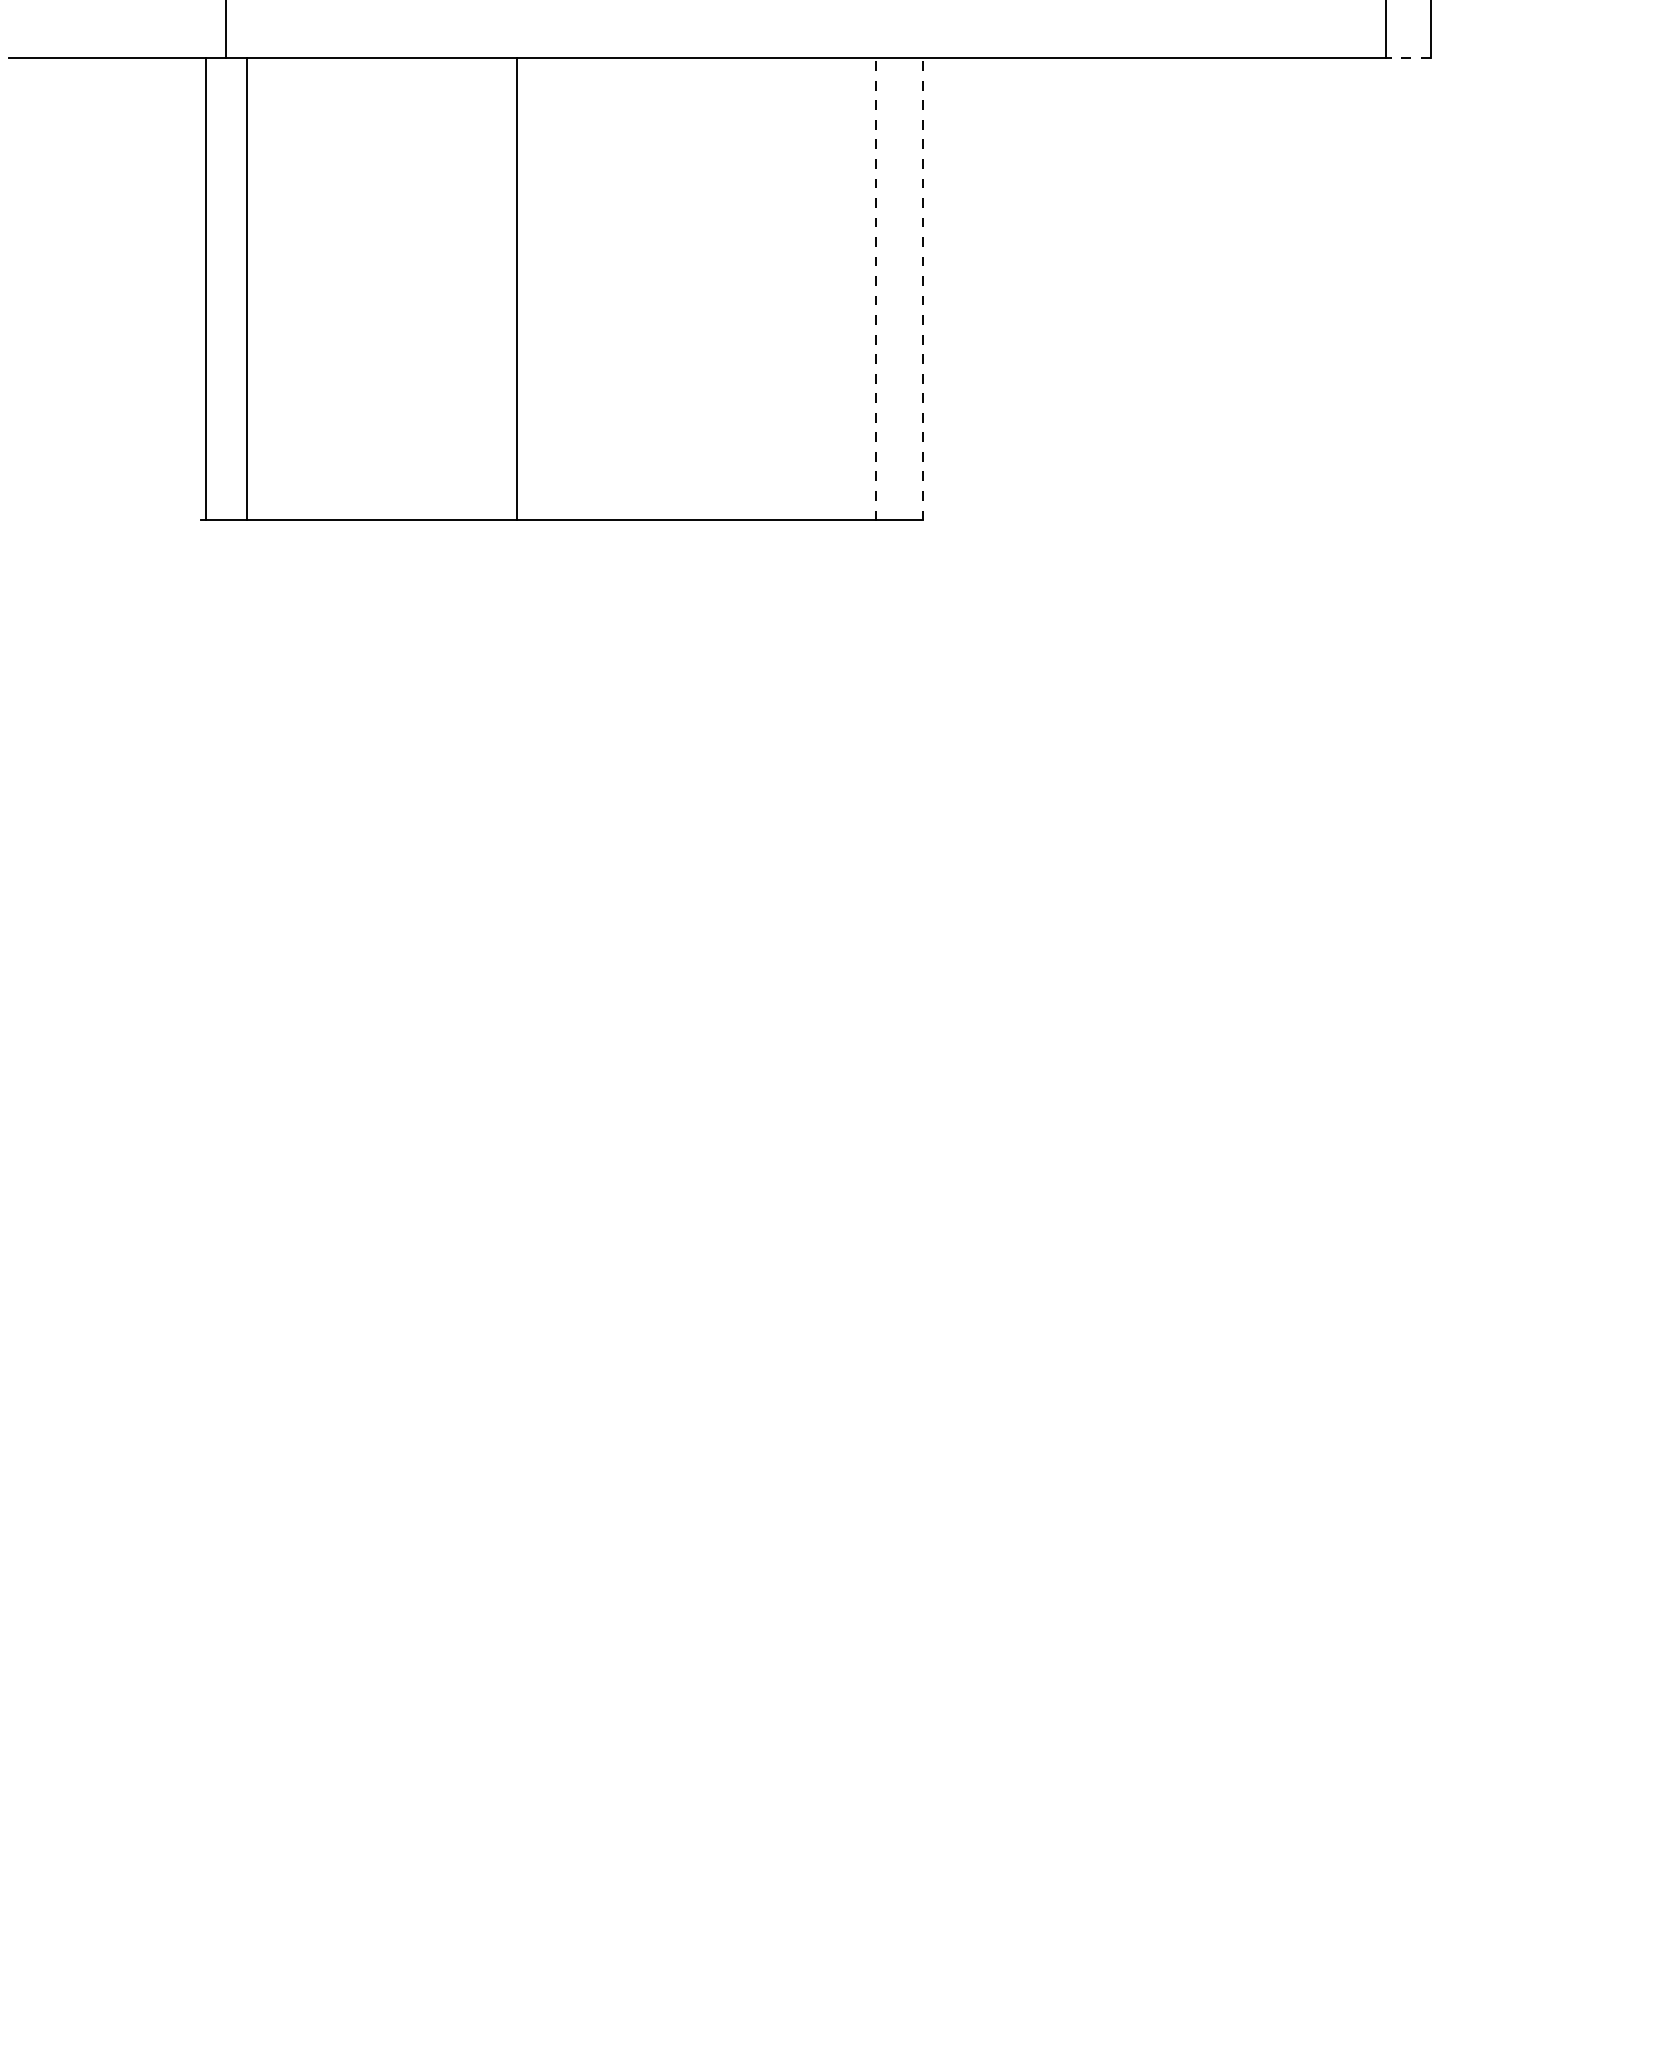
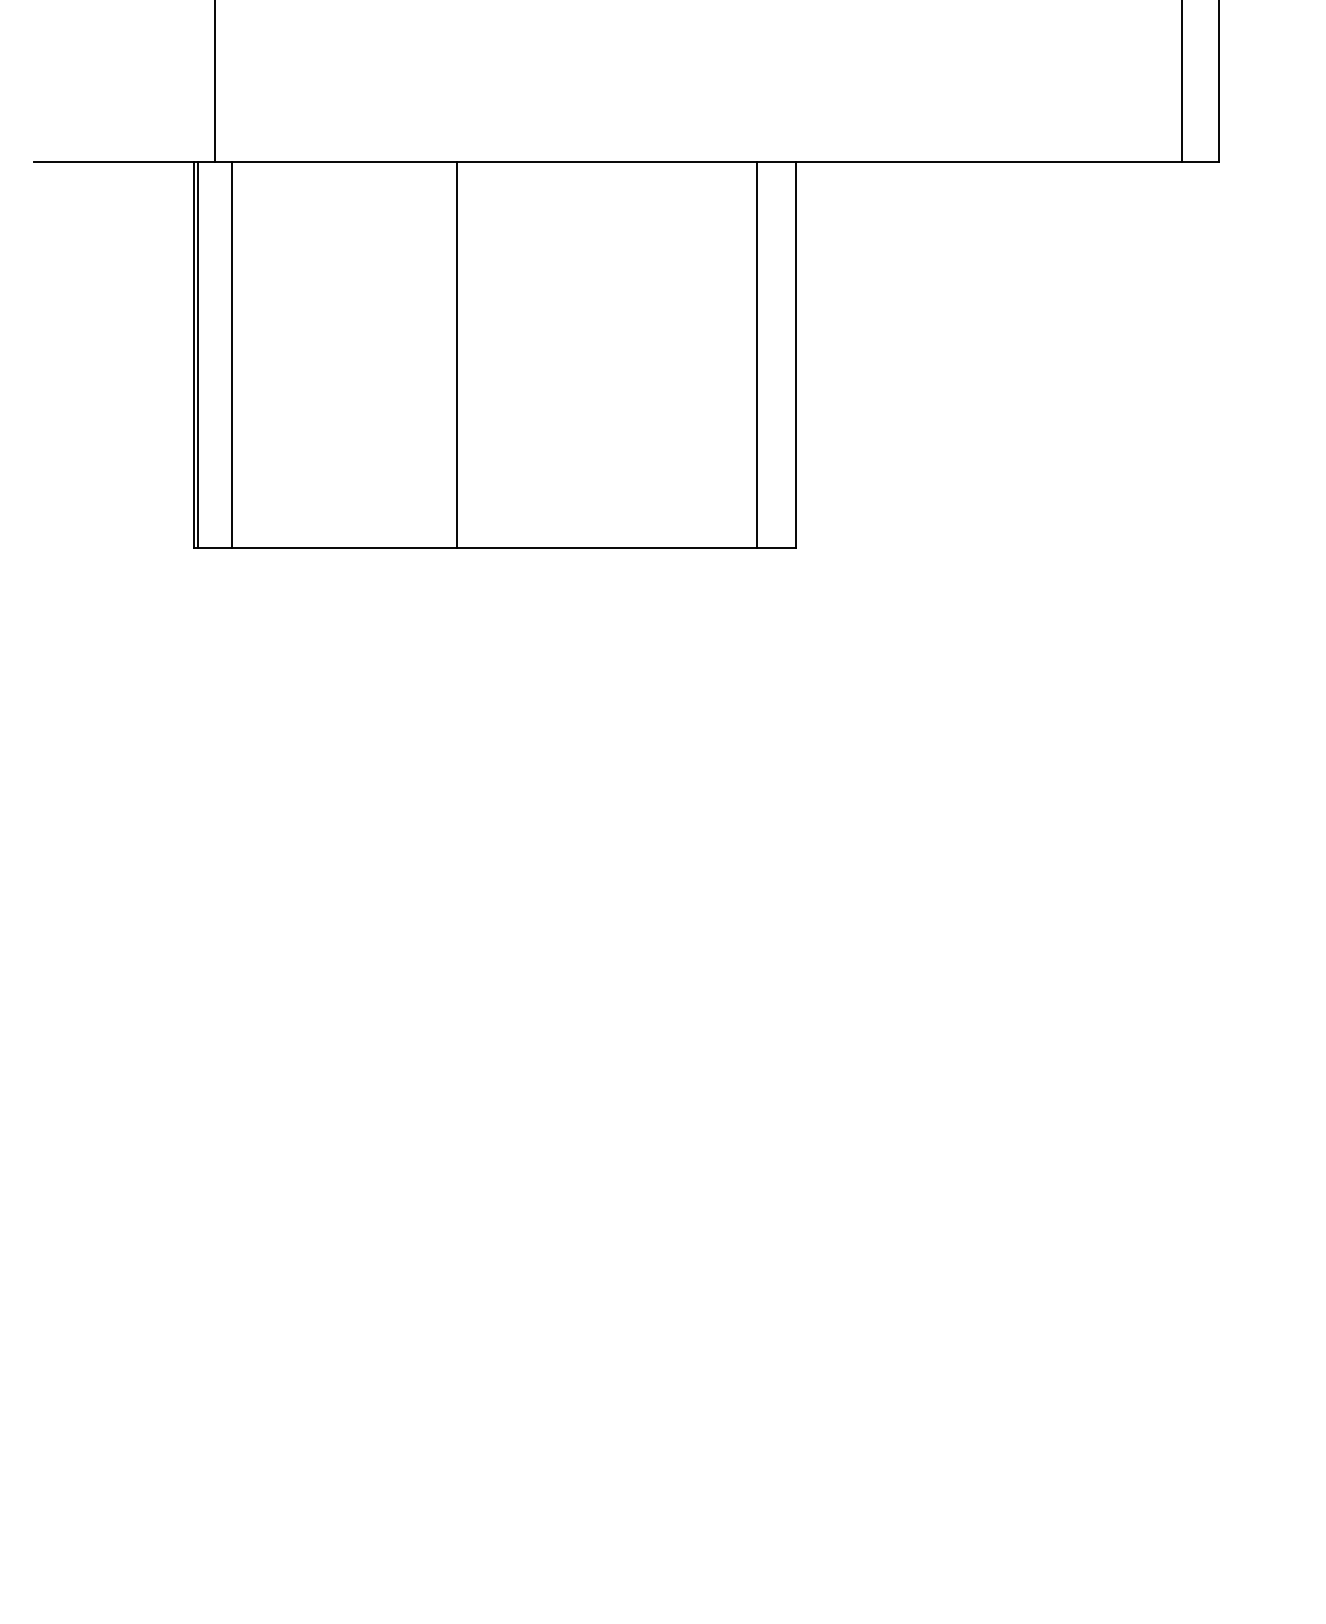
line: (1407, 58) -> (1199, 162), dashed -> solid
line: (200, 289) -> (193, 355), added
line: (876, 289) -> (757, 355), dashed -> solid
line: (923, 289) -> (796, 355), dashed -> solid

